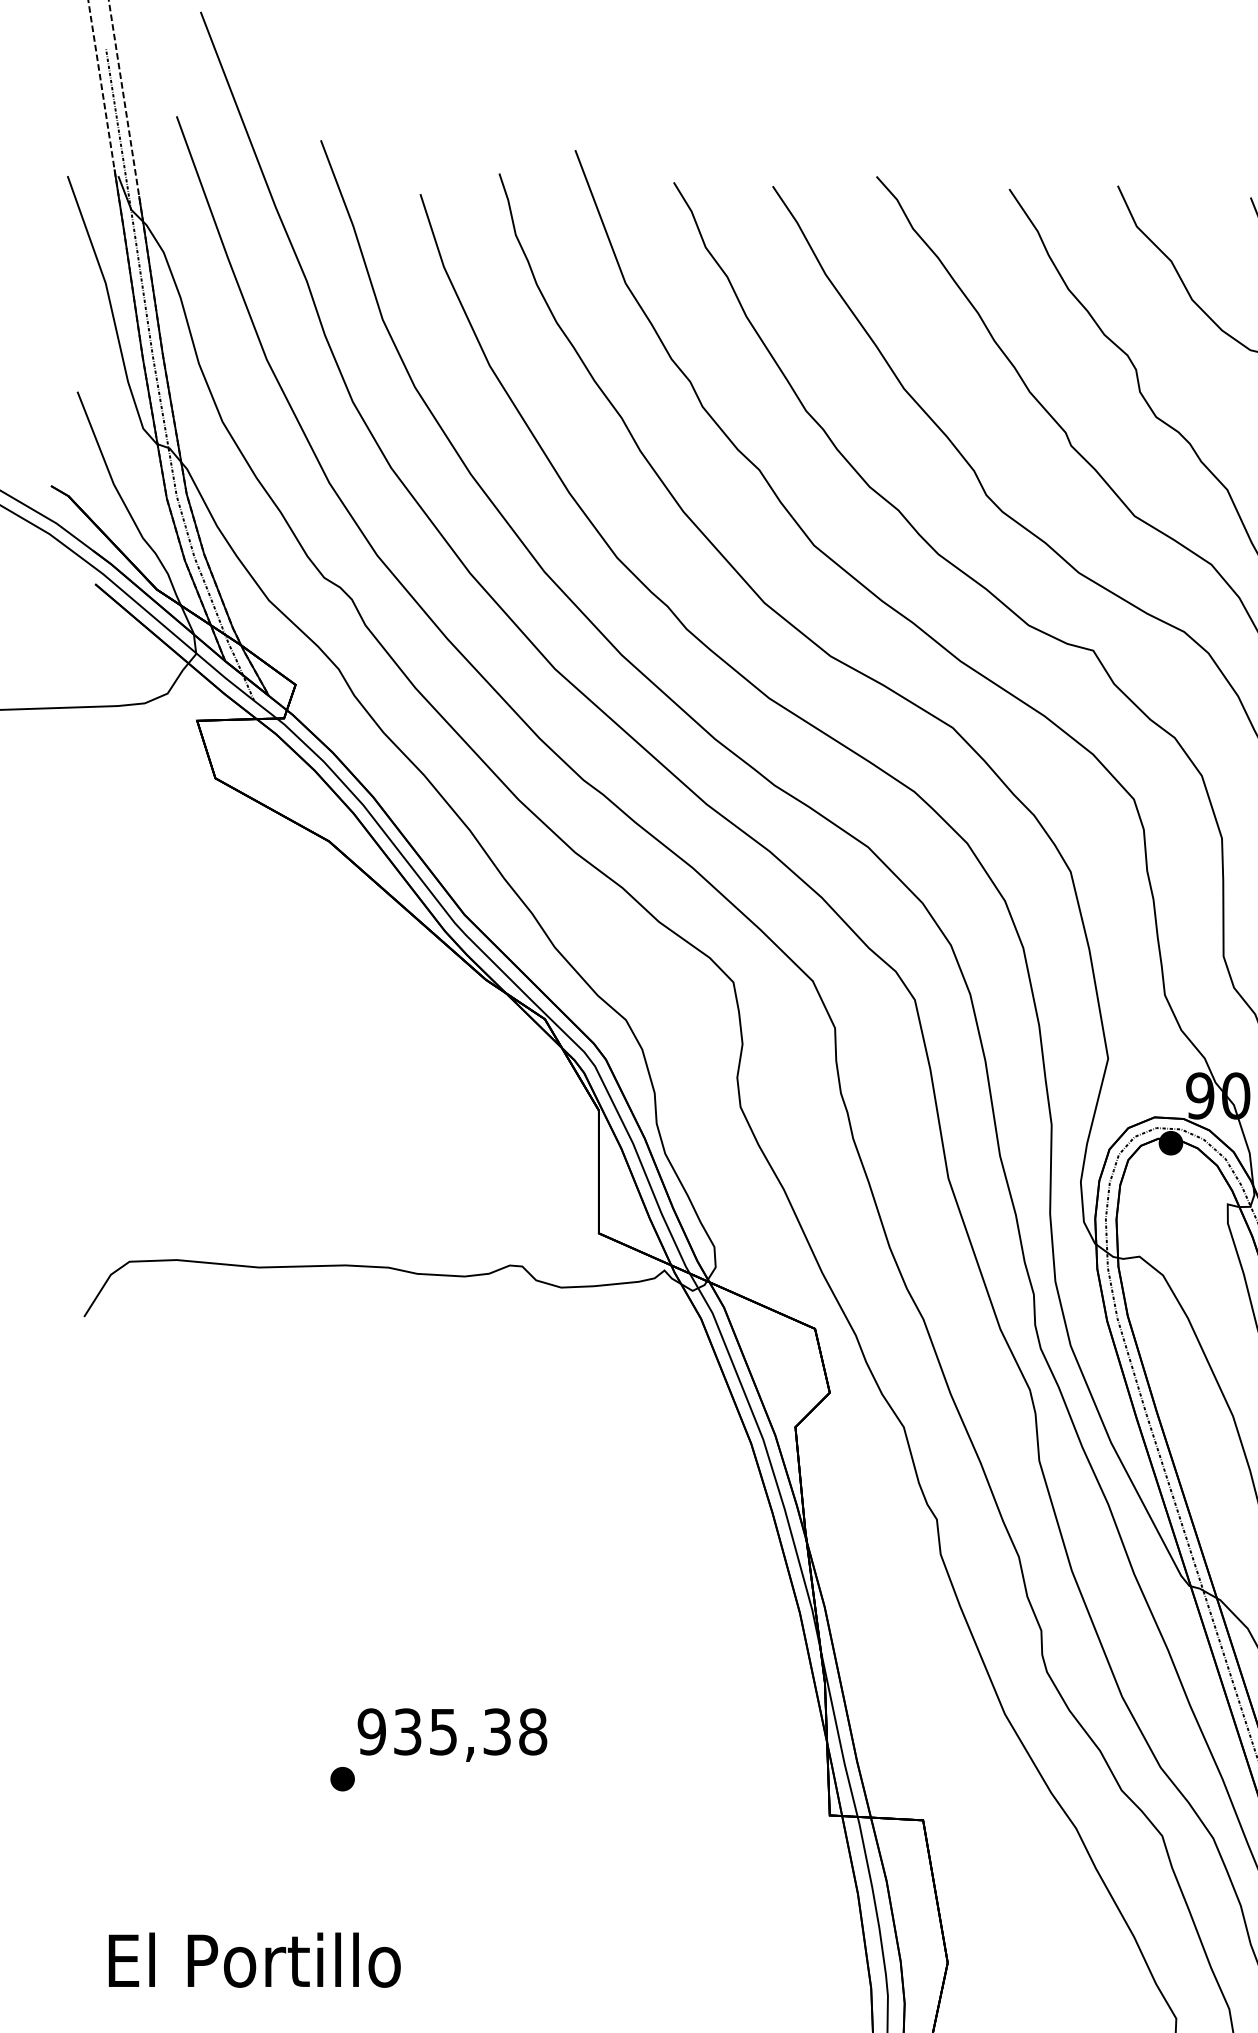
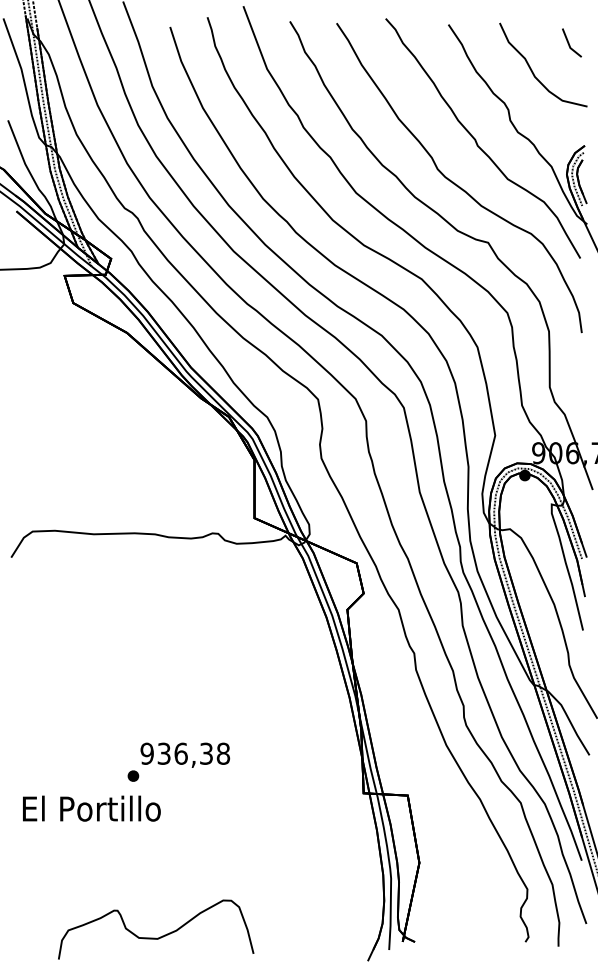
text: (442, 1731) -> (180, 753), 935,38 -> 936,38
text: (253, 1959) -> (91, 808), moved

